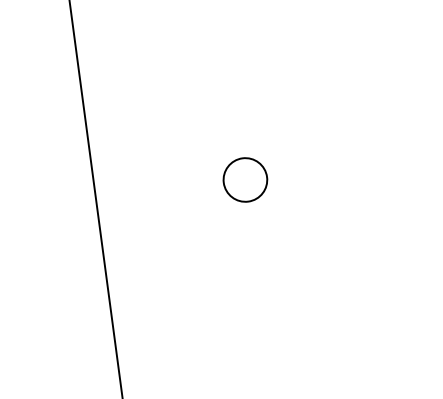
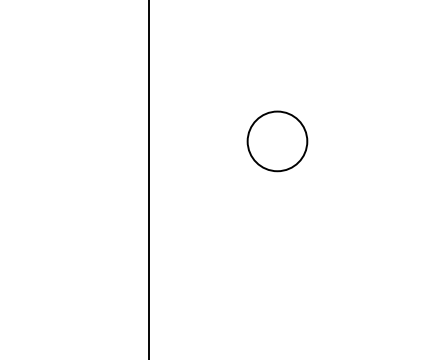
circle: (245, 179) -> (277, 140), size x1.6

